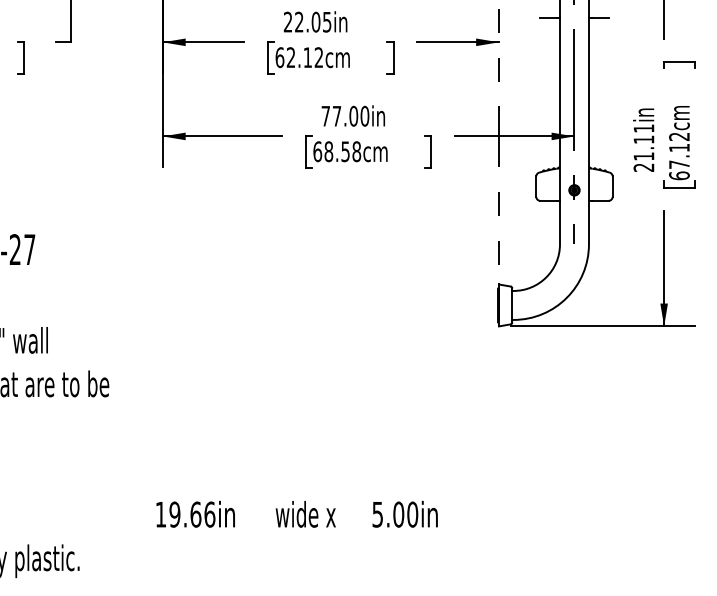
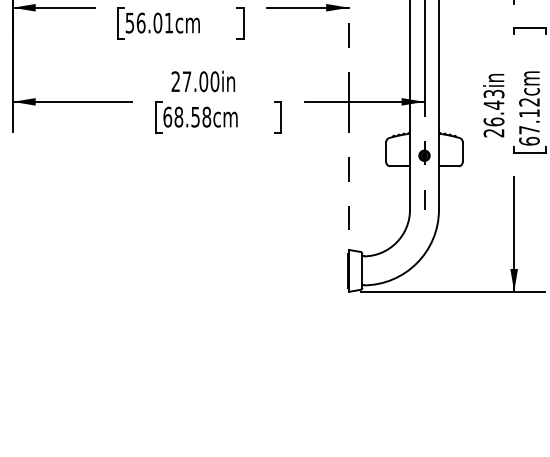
text: (298, 57) -> (148, 22), 62.12cm -> 56.01cm
text: (325, 115) -> (175, 80), 77.00in -> 27.00in
text: (643, 142) -> (493, 107), 21.11in -> 26.43in

